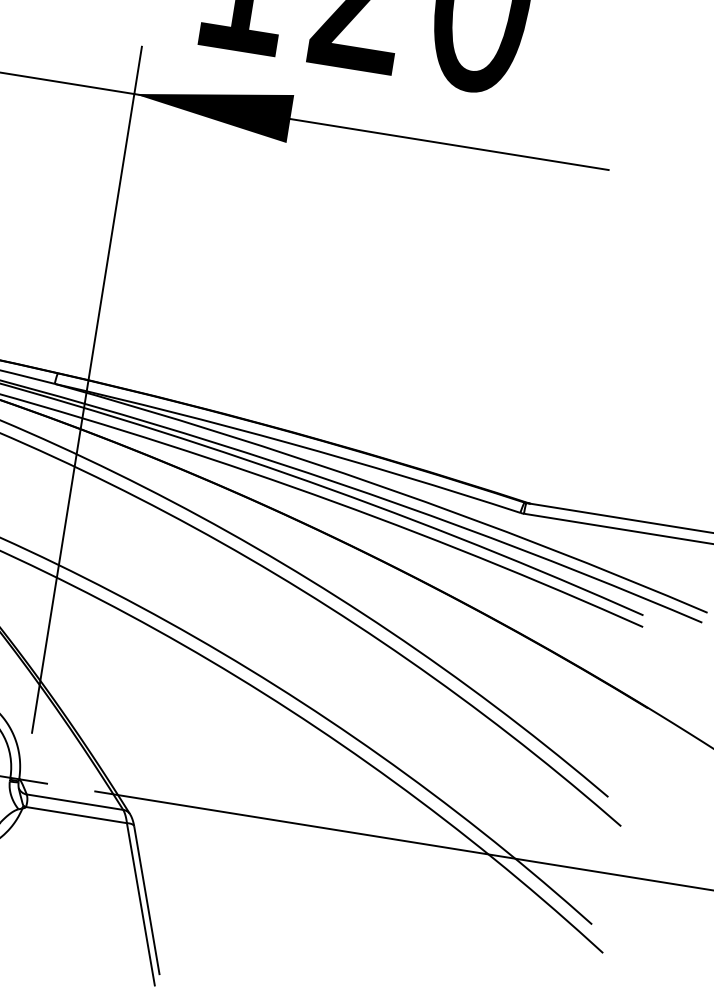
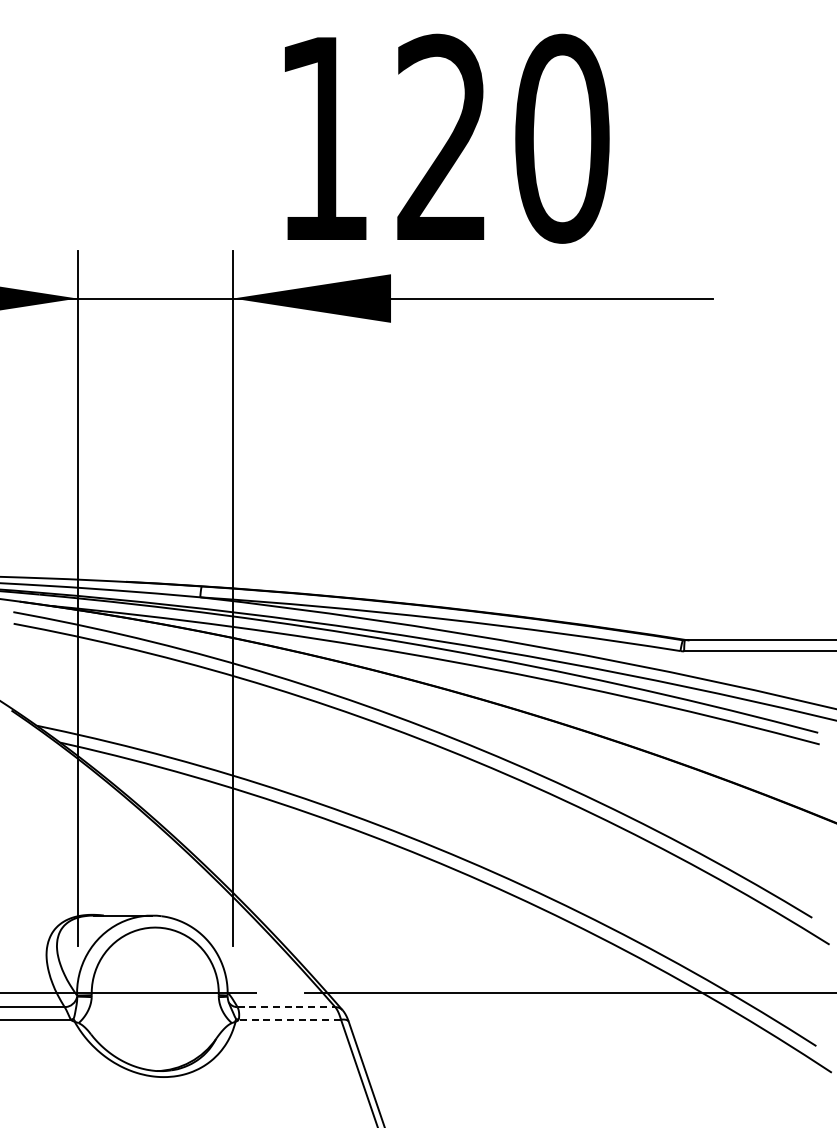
line: (75, 802) -> (286, 1007), solid -> dashed
line: (76, 814) -> (289, 1019), solid -> dashed

